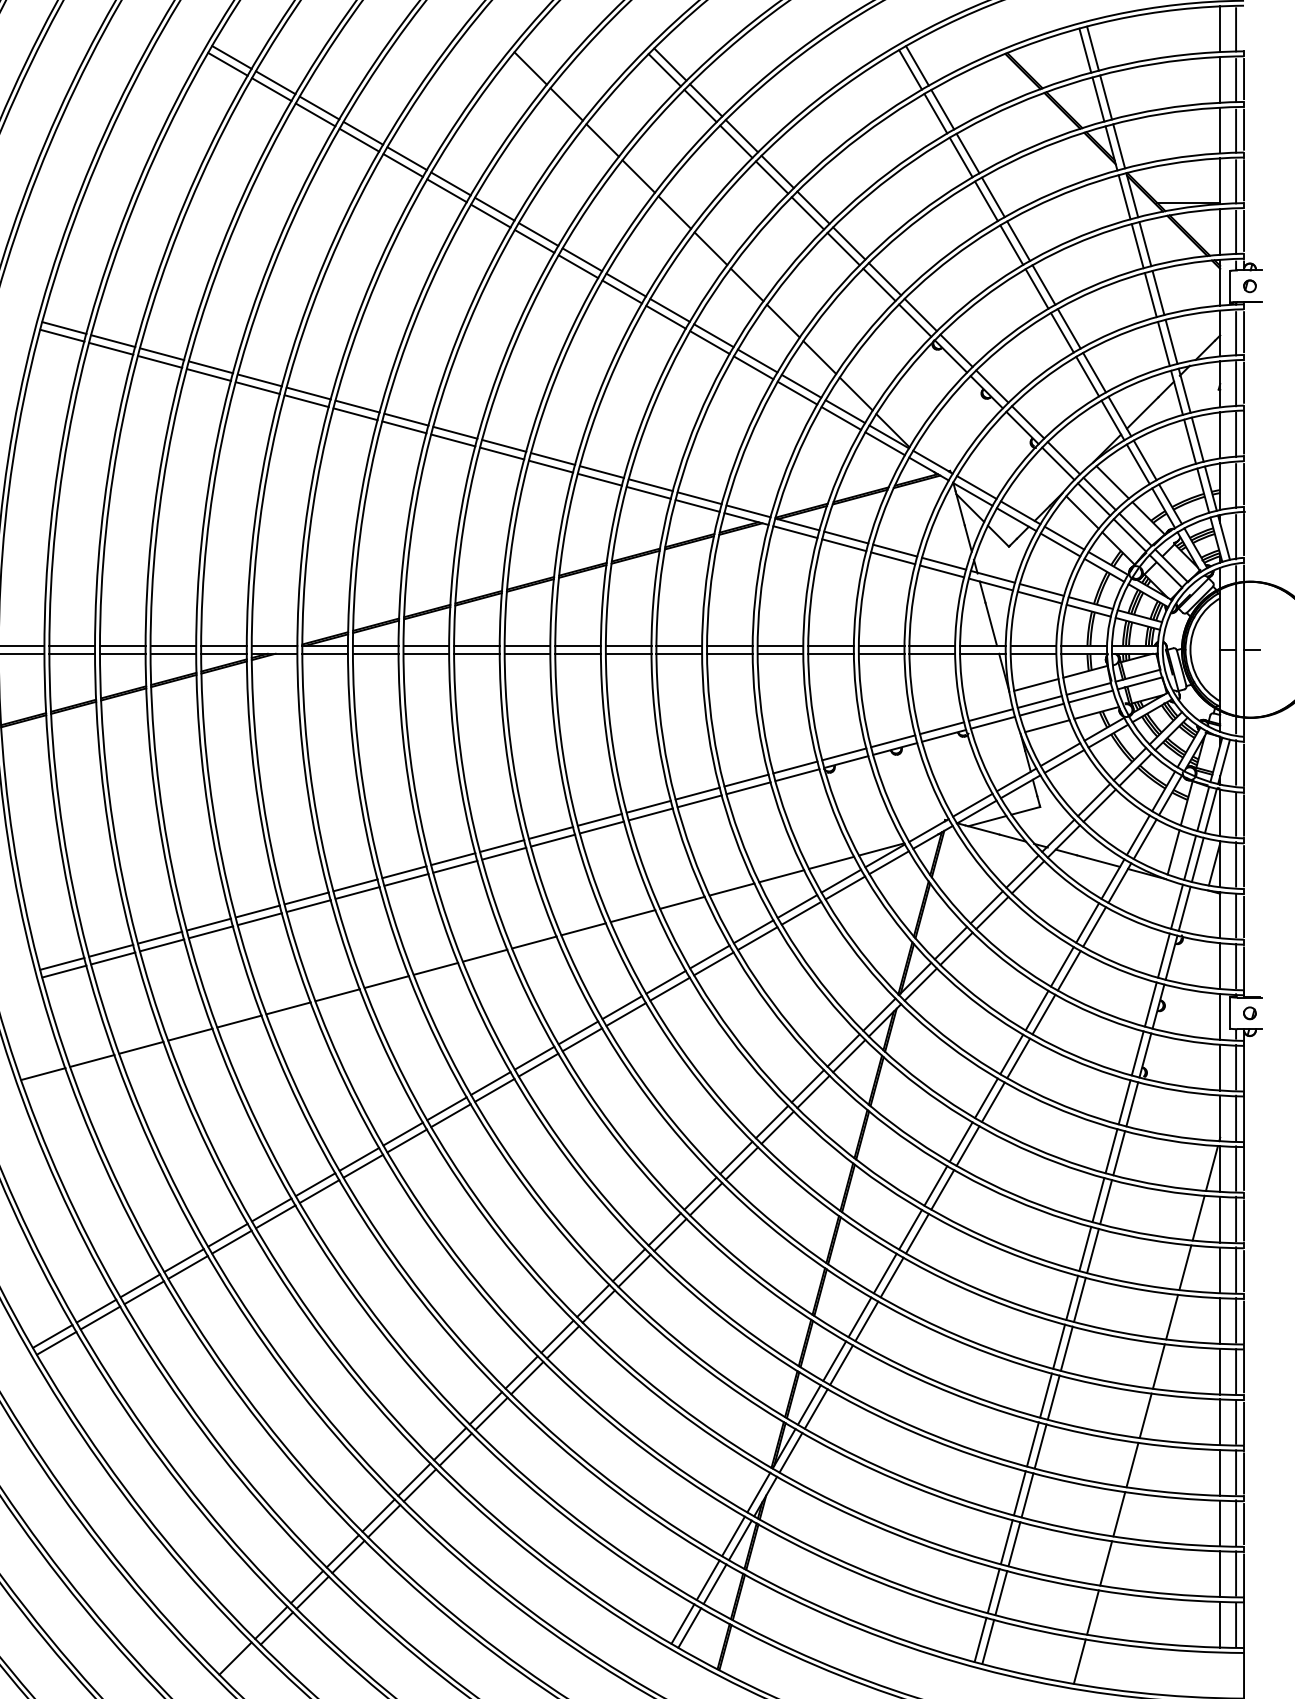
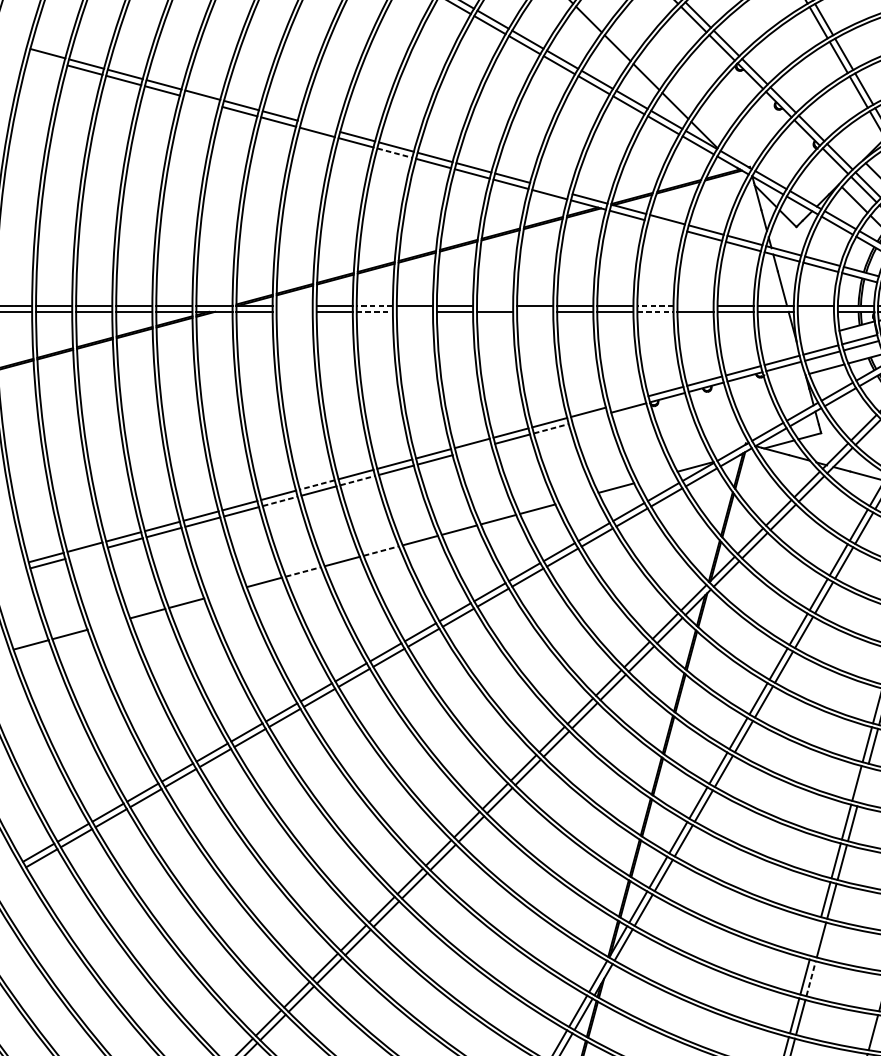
line: (62, 335) -> (46, 59), removed
line: (257, 388) -> (200, 101), removed
line: (406, 419) -> (319, 126), removed
line: (502, 453) -> (395, 153), solid -> dashed
line: (699, 498) -> (551, 188), removed
line: (844, 545) -> (666, 226), removed
line: (375, 645) -> (294, 305), removed
line: (476, 645) -> (374, 305), solid -> dashed
line: (628, 645) -> (494, 305), removed
line: (831, 645) -> (655, 305), solid -> dashed
line: (881, 645) -> (695, 305), removed
line: (375, 653) -> (294, 311), removed
line: (476, 653) -> (374, 311), solid -> dashed
line: (527, 653) -> (414, 311), removed
line: (679, 653) -> (535, 311), removed
line: (831, 653) -> (655, 311), solid -> dashed
line: (1033, 653) -> (815, 311), removed
line: (1036, 684) -> (818, 336), removed
line: (795, 767) -> (627, 401), removed
line: (748, 788) -> (590, 418), removed
line: (699, 801) -> (551, 428), solid -> dashed
line: (601, 827) -> (473, 449), removed
line: (831, 862) -> (655, 477), removed
line: (455, 866) -> (357, 480), solid -> dashed
line: (404, 872) -> (317, 485), solid -> dashed
line: (731, 889) -> (576, 498), removed
line: (357, 893) -> (280, 501), solid -> dashed
line: (485, 955) -> (381, 550), solid -> dashed
line: (113, 958) -> (86, 553), removed
line: (386, 982) -> (303, 572), solid -> dashed
line: (288, 1008) -> (225, 592), removed
line: (141, 1047) -> (109, 623), removed
line: (1092, 1250) -> (862, 784), removed
line: (1032, 1444) -> (815, 938), removed
line: (1027, 1495) -> (811, 978), solid -> dashed

